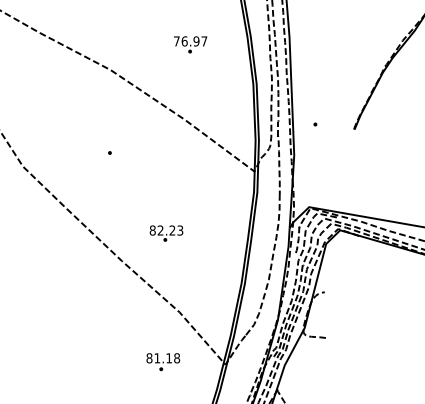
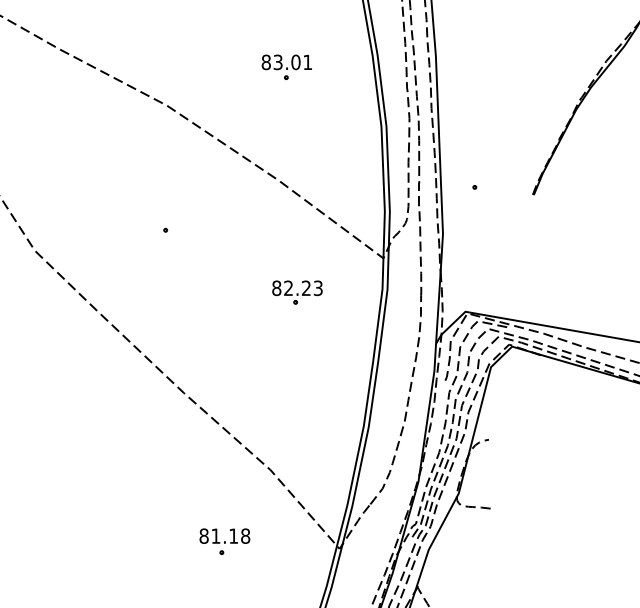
text: (190, 41) -> (286, 62), 76.97 -> 83.01
part: (166, 233) -> (297, 292), moved
part: (163, 362) -> (225, 542), moved

